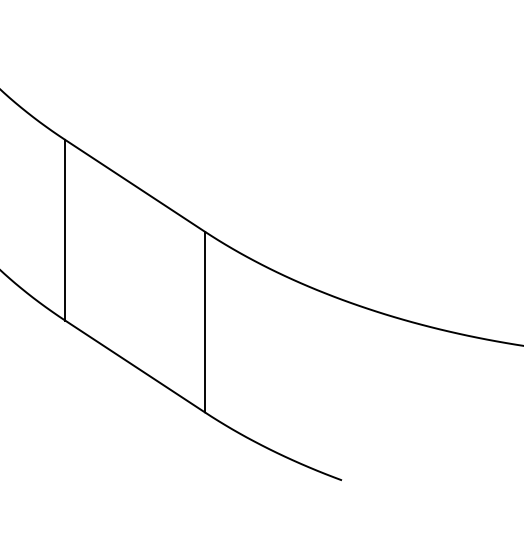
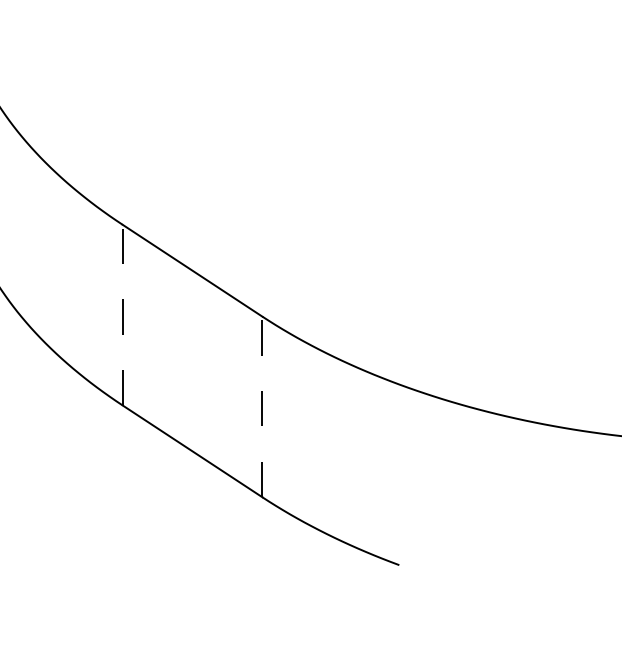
line: (65, 229) -> (122, 314), solid -> dashed
line: (205, 321) -> (262, 406), solid -> dashed

